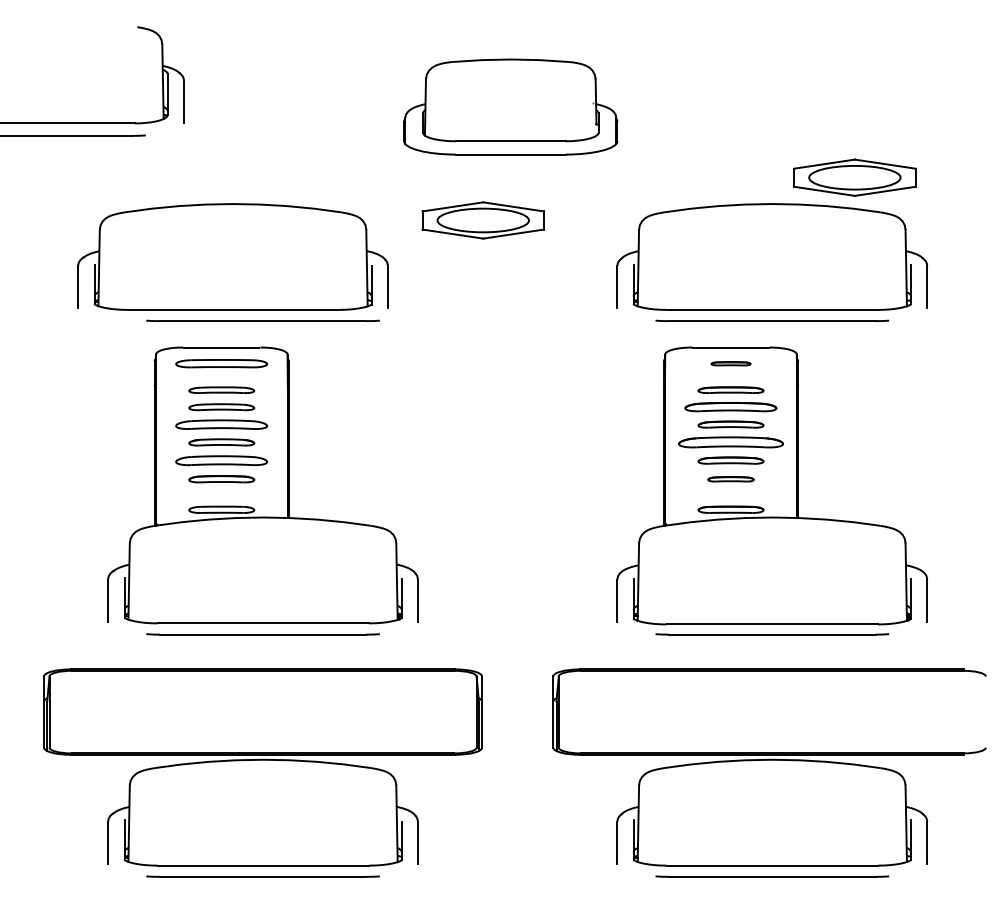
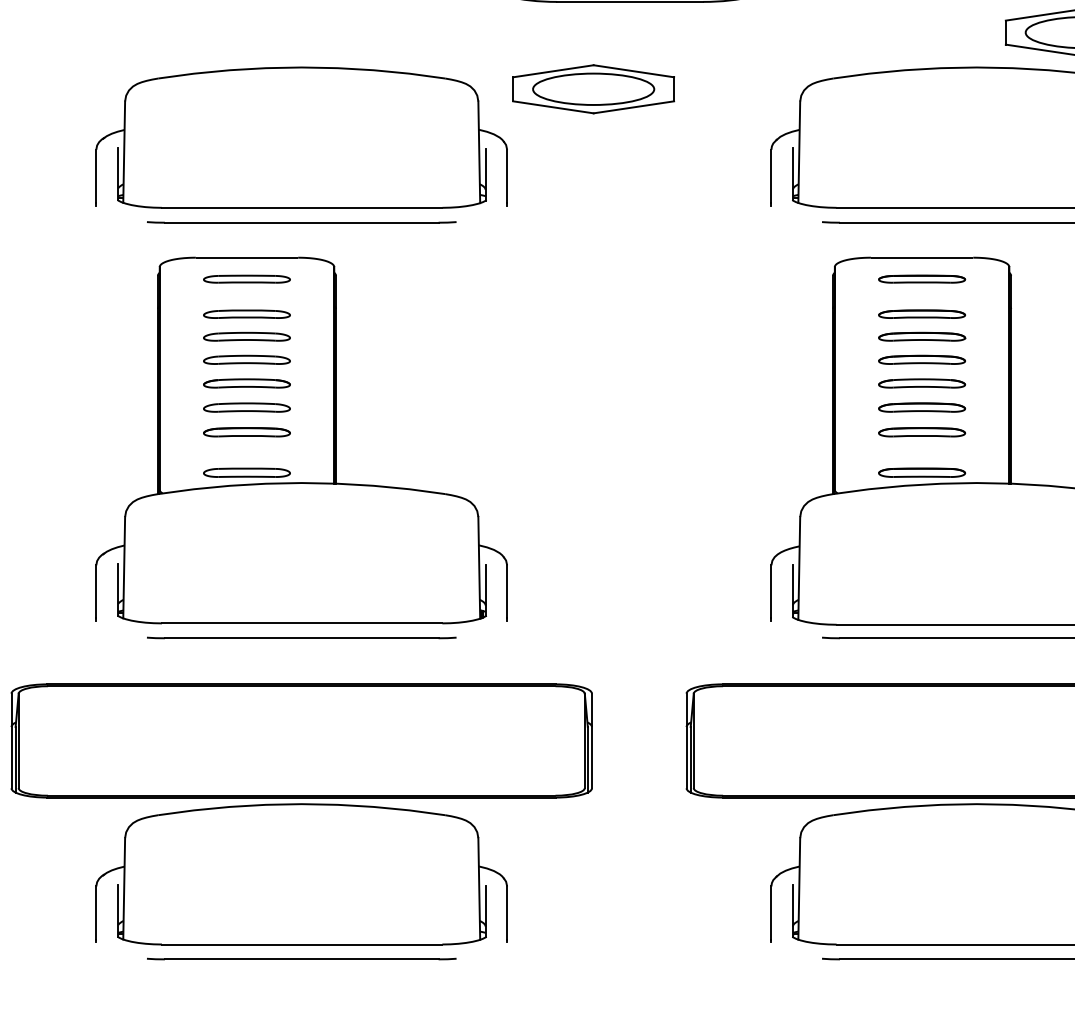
part: (232, 256) -> (300, 137), moved
part: (221, 363) -> (246, 278), size x0.71
part: (730, 363) -> (921, 278), size x1.67
part: (731, 407) -> (922, 337), size x0.71
part: (221, 424) -> (246, 359), size x0.71
part: (730, 442) -> (921, 383), size x0.62
part: (221, 460) -> (246, 407), size x0.71
part: (730, 479) -> (921, 432), size x1.43

